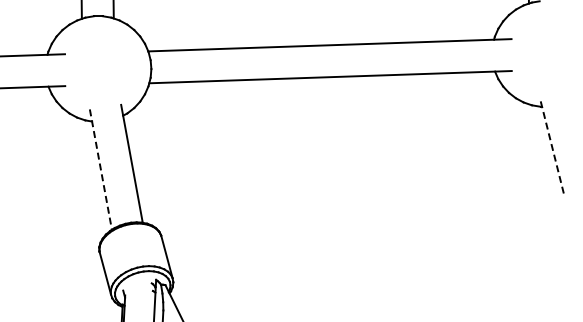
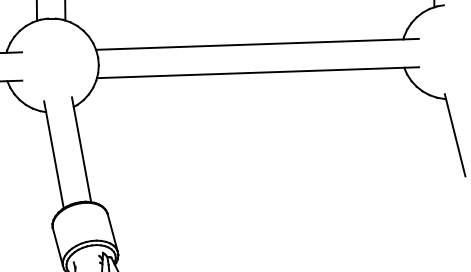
line: (552, 147) -> (455, 135), dashed -> solid
line: (101, 170) -> (54, 155), dashed -> solid

